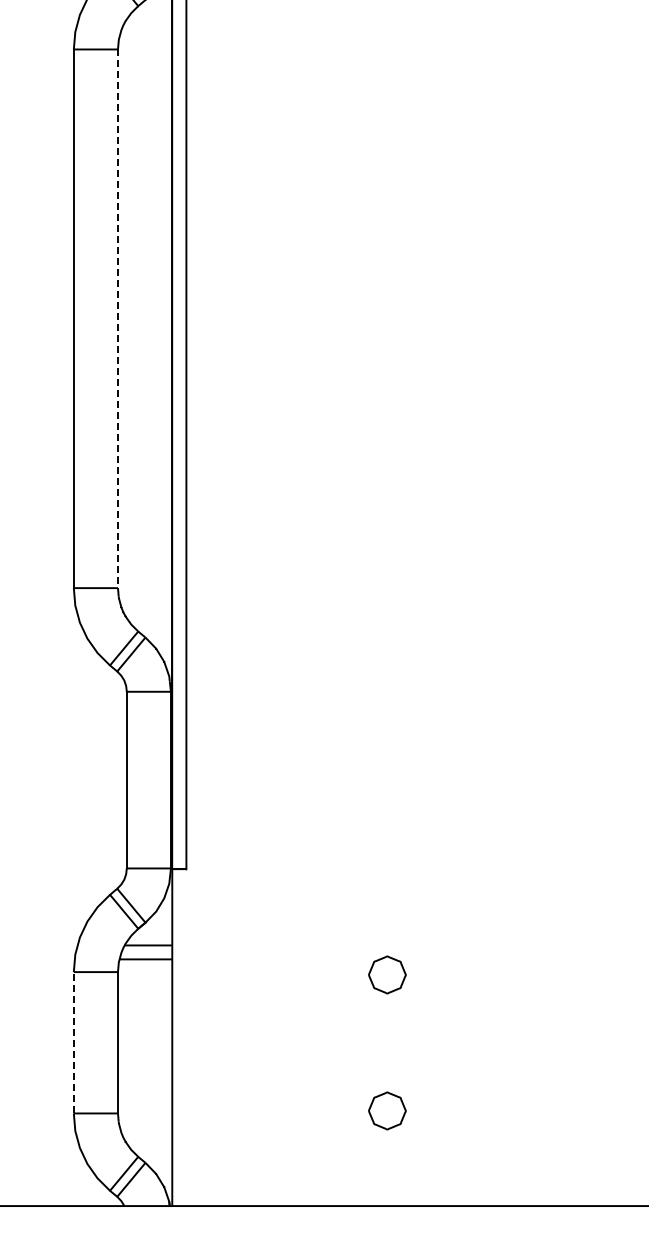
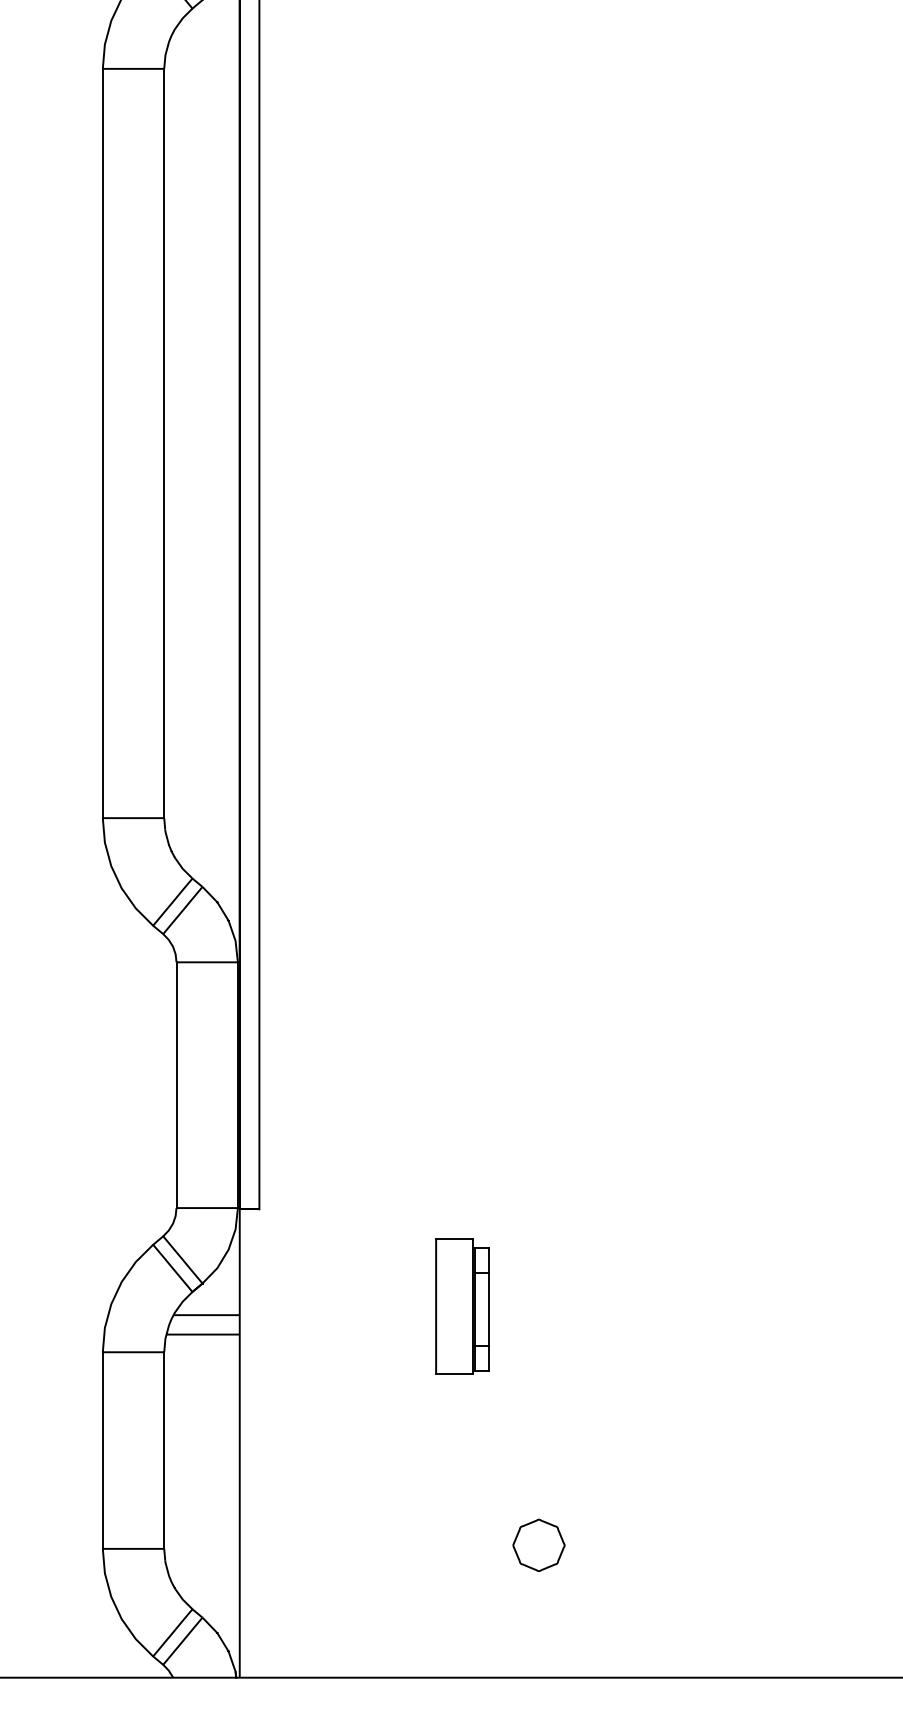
line: (117, 319) -> (163, 444), dashed -> solid
part: (332, 939) -> (462, 1306), added
part: (387, 974) -> (539, 1355), removed
line: (73, 1042) -> (102, 1450), dashed -> solid

